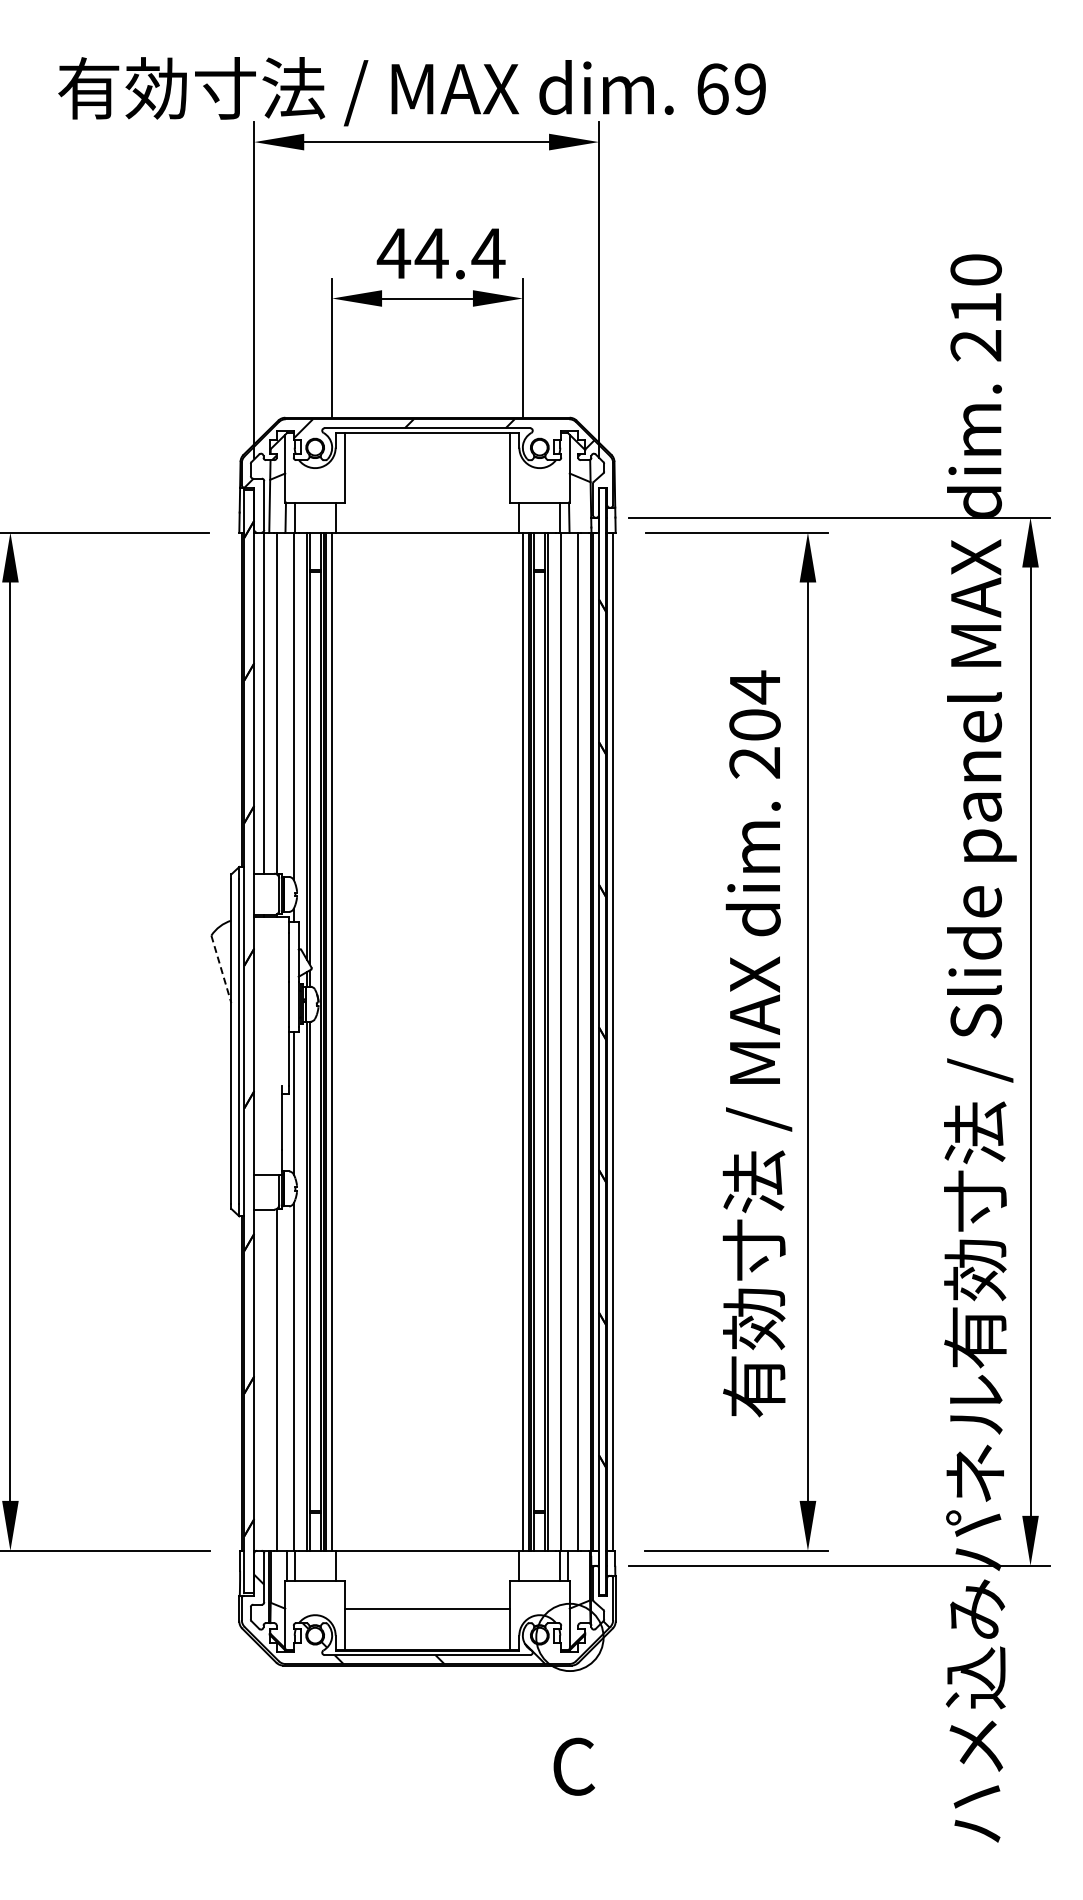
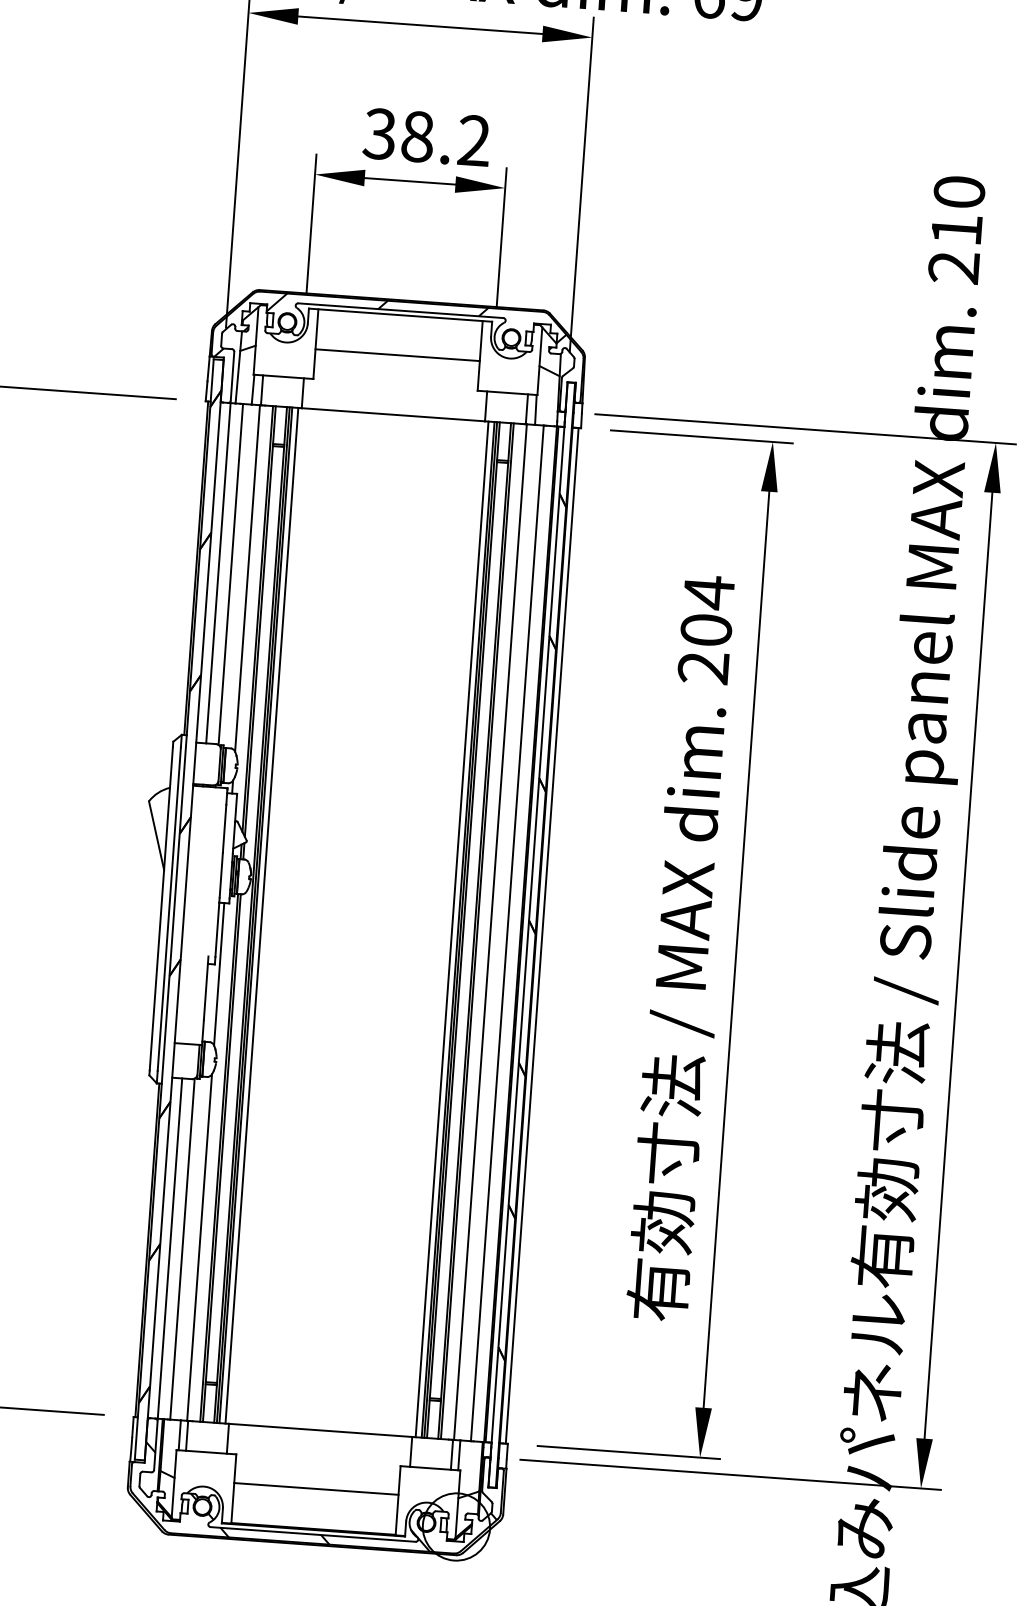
text: (440, 253) -> (426, 137), 44.4 -> 38.2
line: (427, 472) -> (397, 354), added
line: (221, 969) -> (156, 835), dashed -> solid
line: (264, 1379) -> (170, 1247), added

